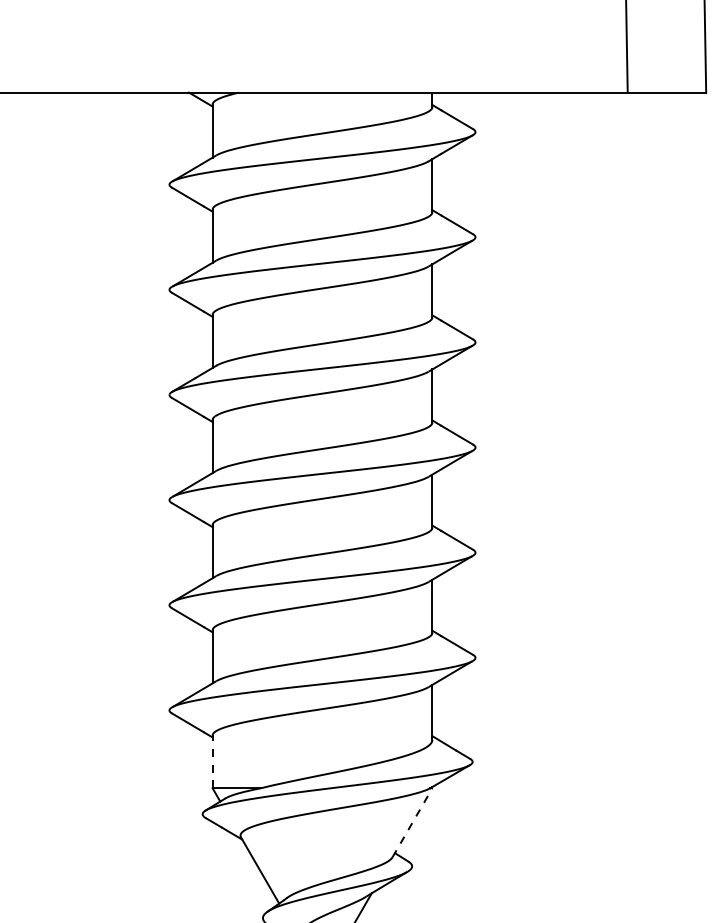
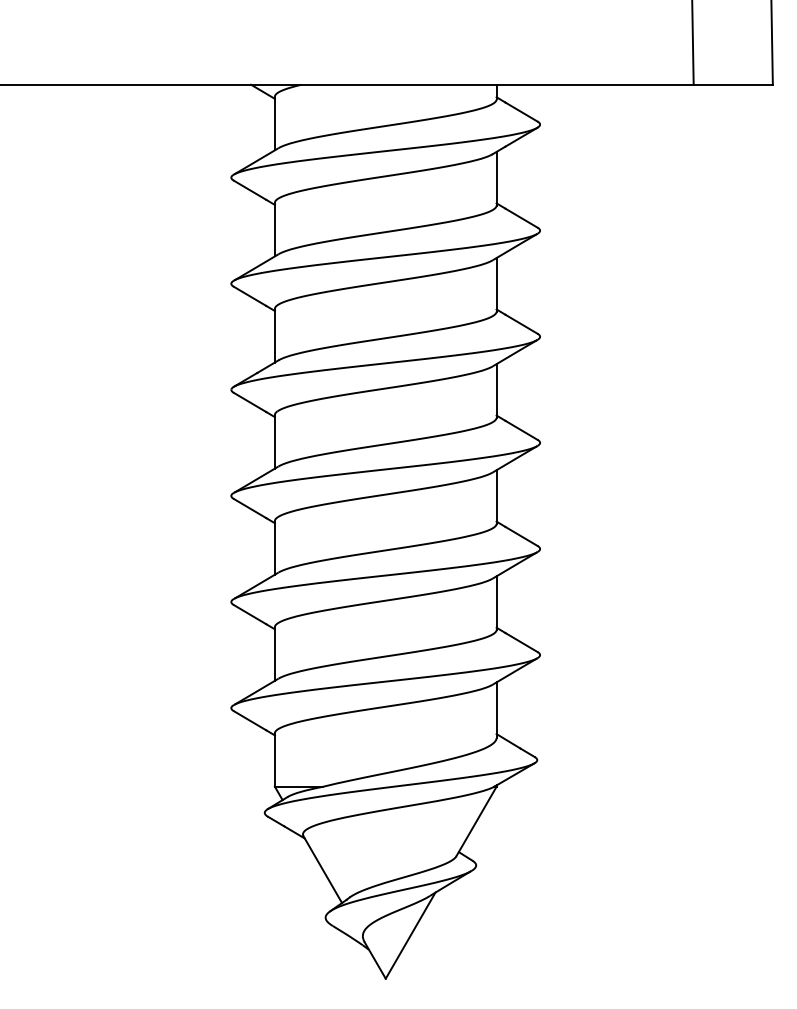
line: (212, 762) -> (274, 760), dashed -> solid
line: (412, 822) -> (476, 821), dashed -> solid

